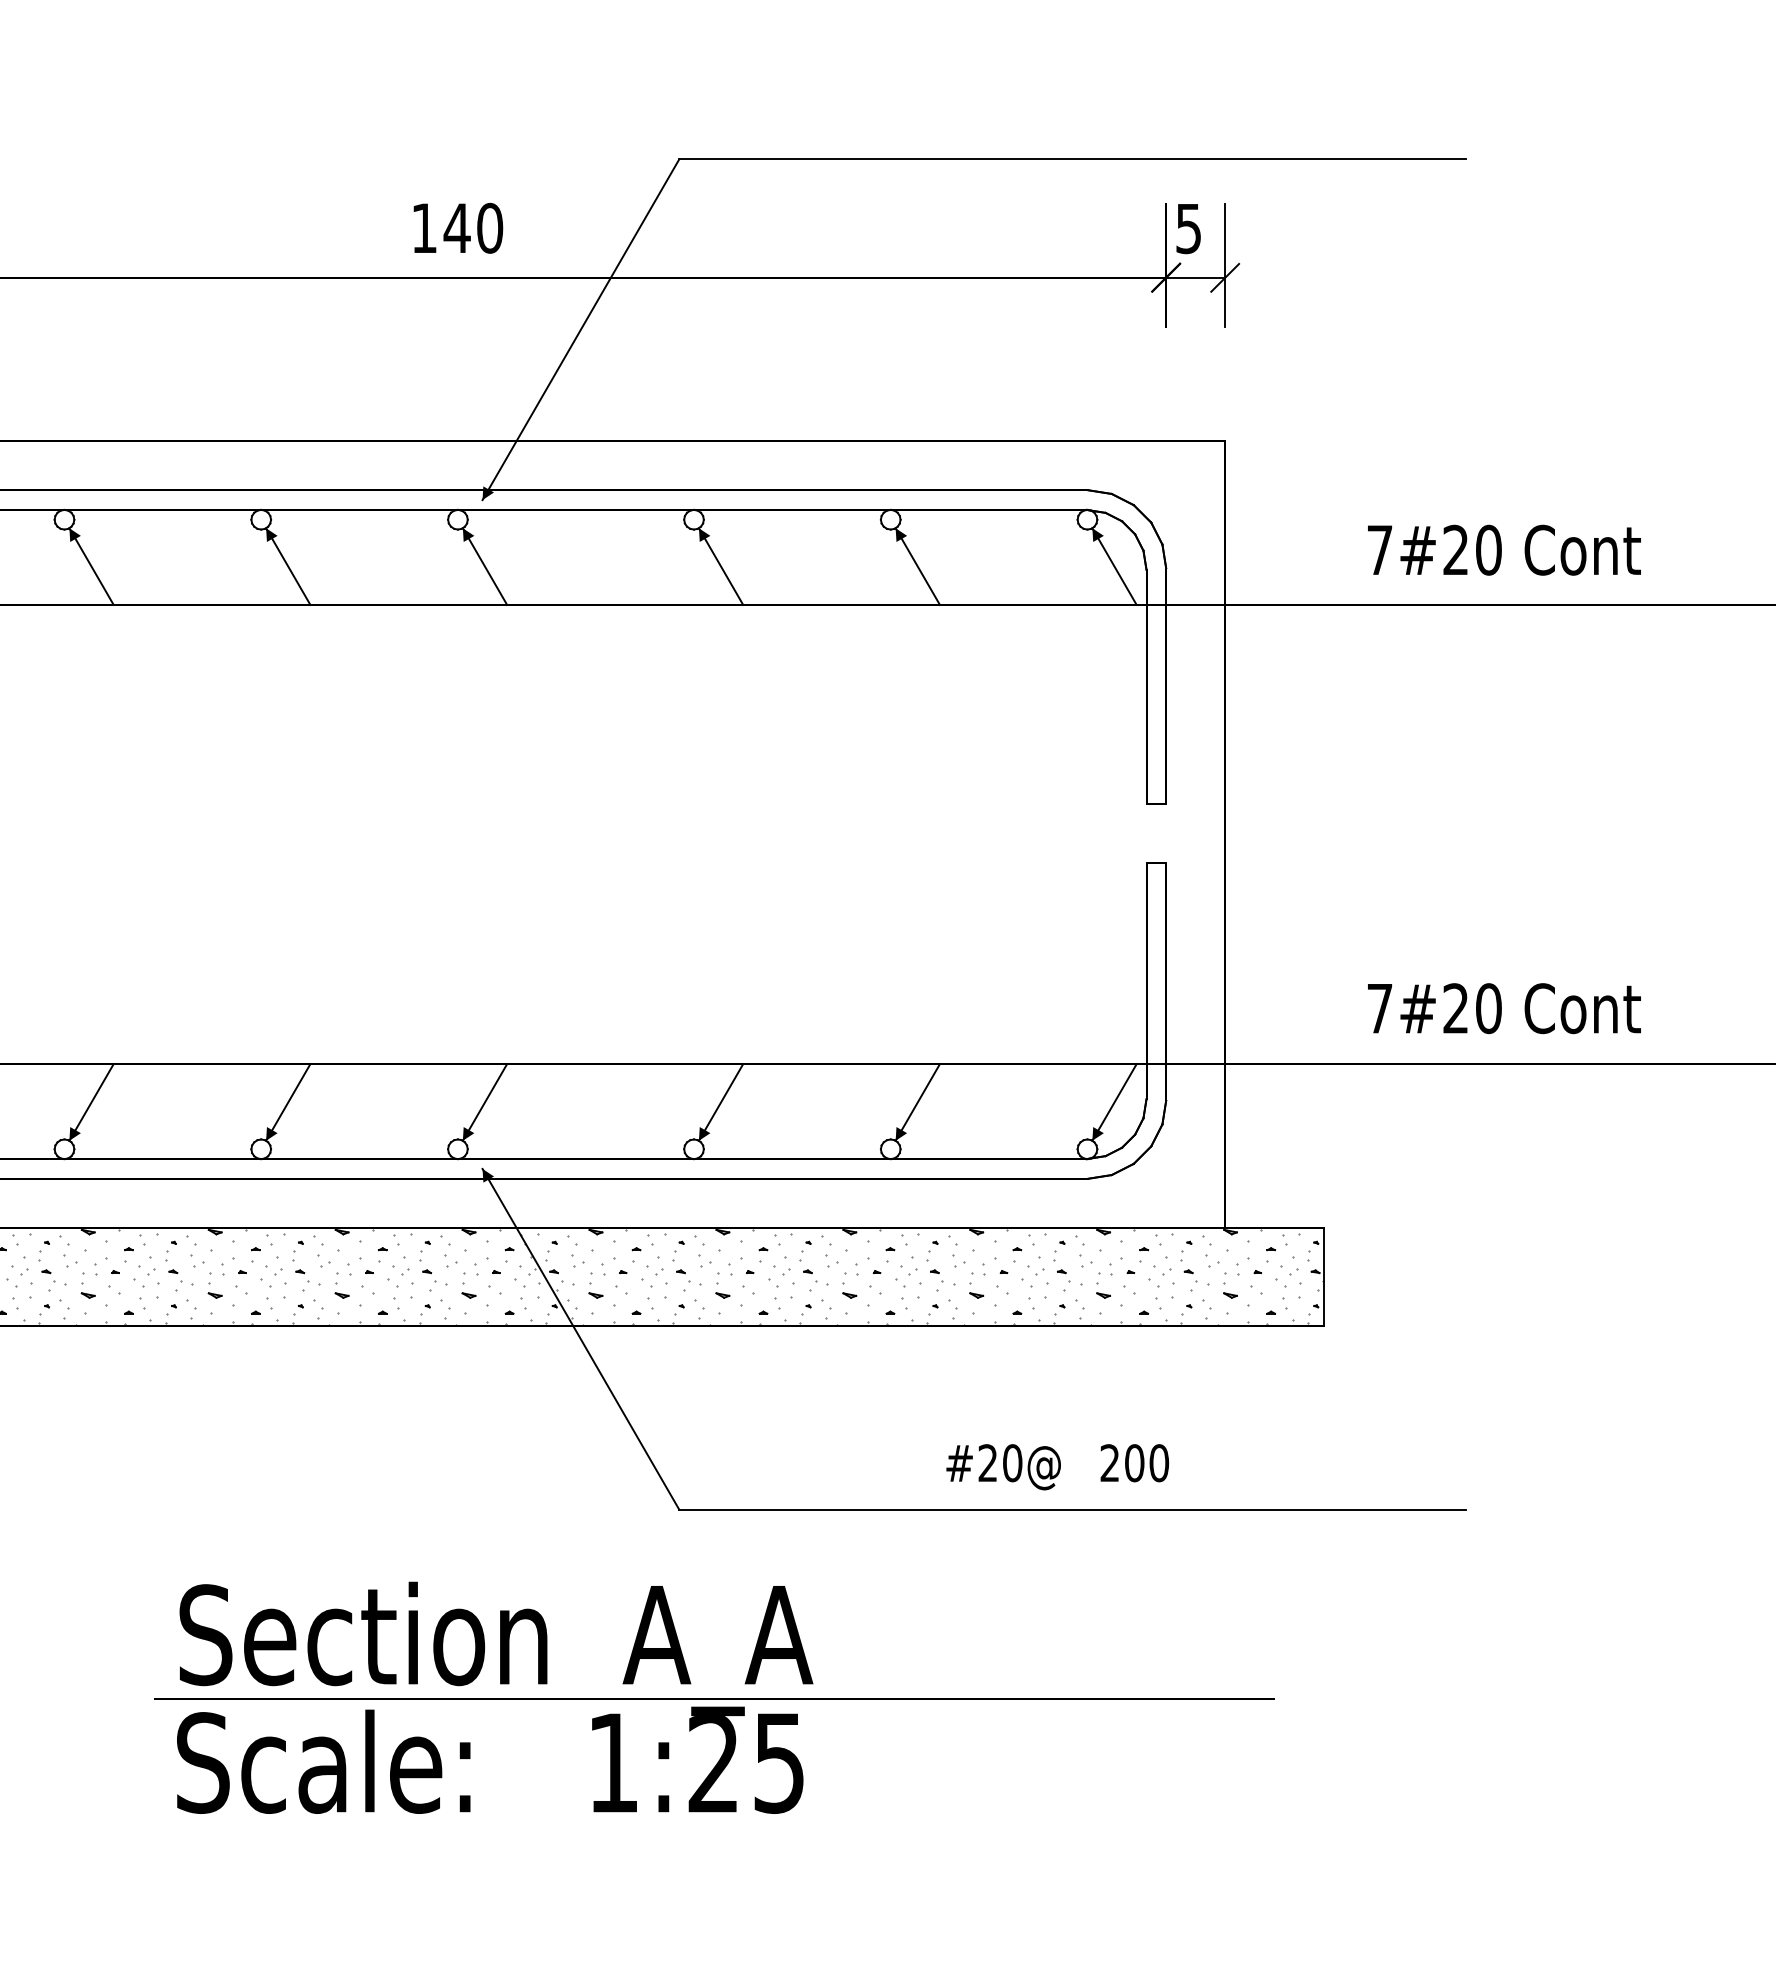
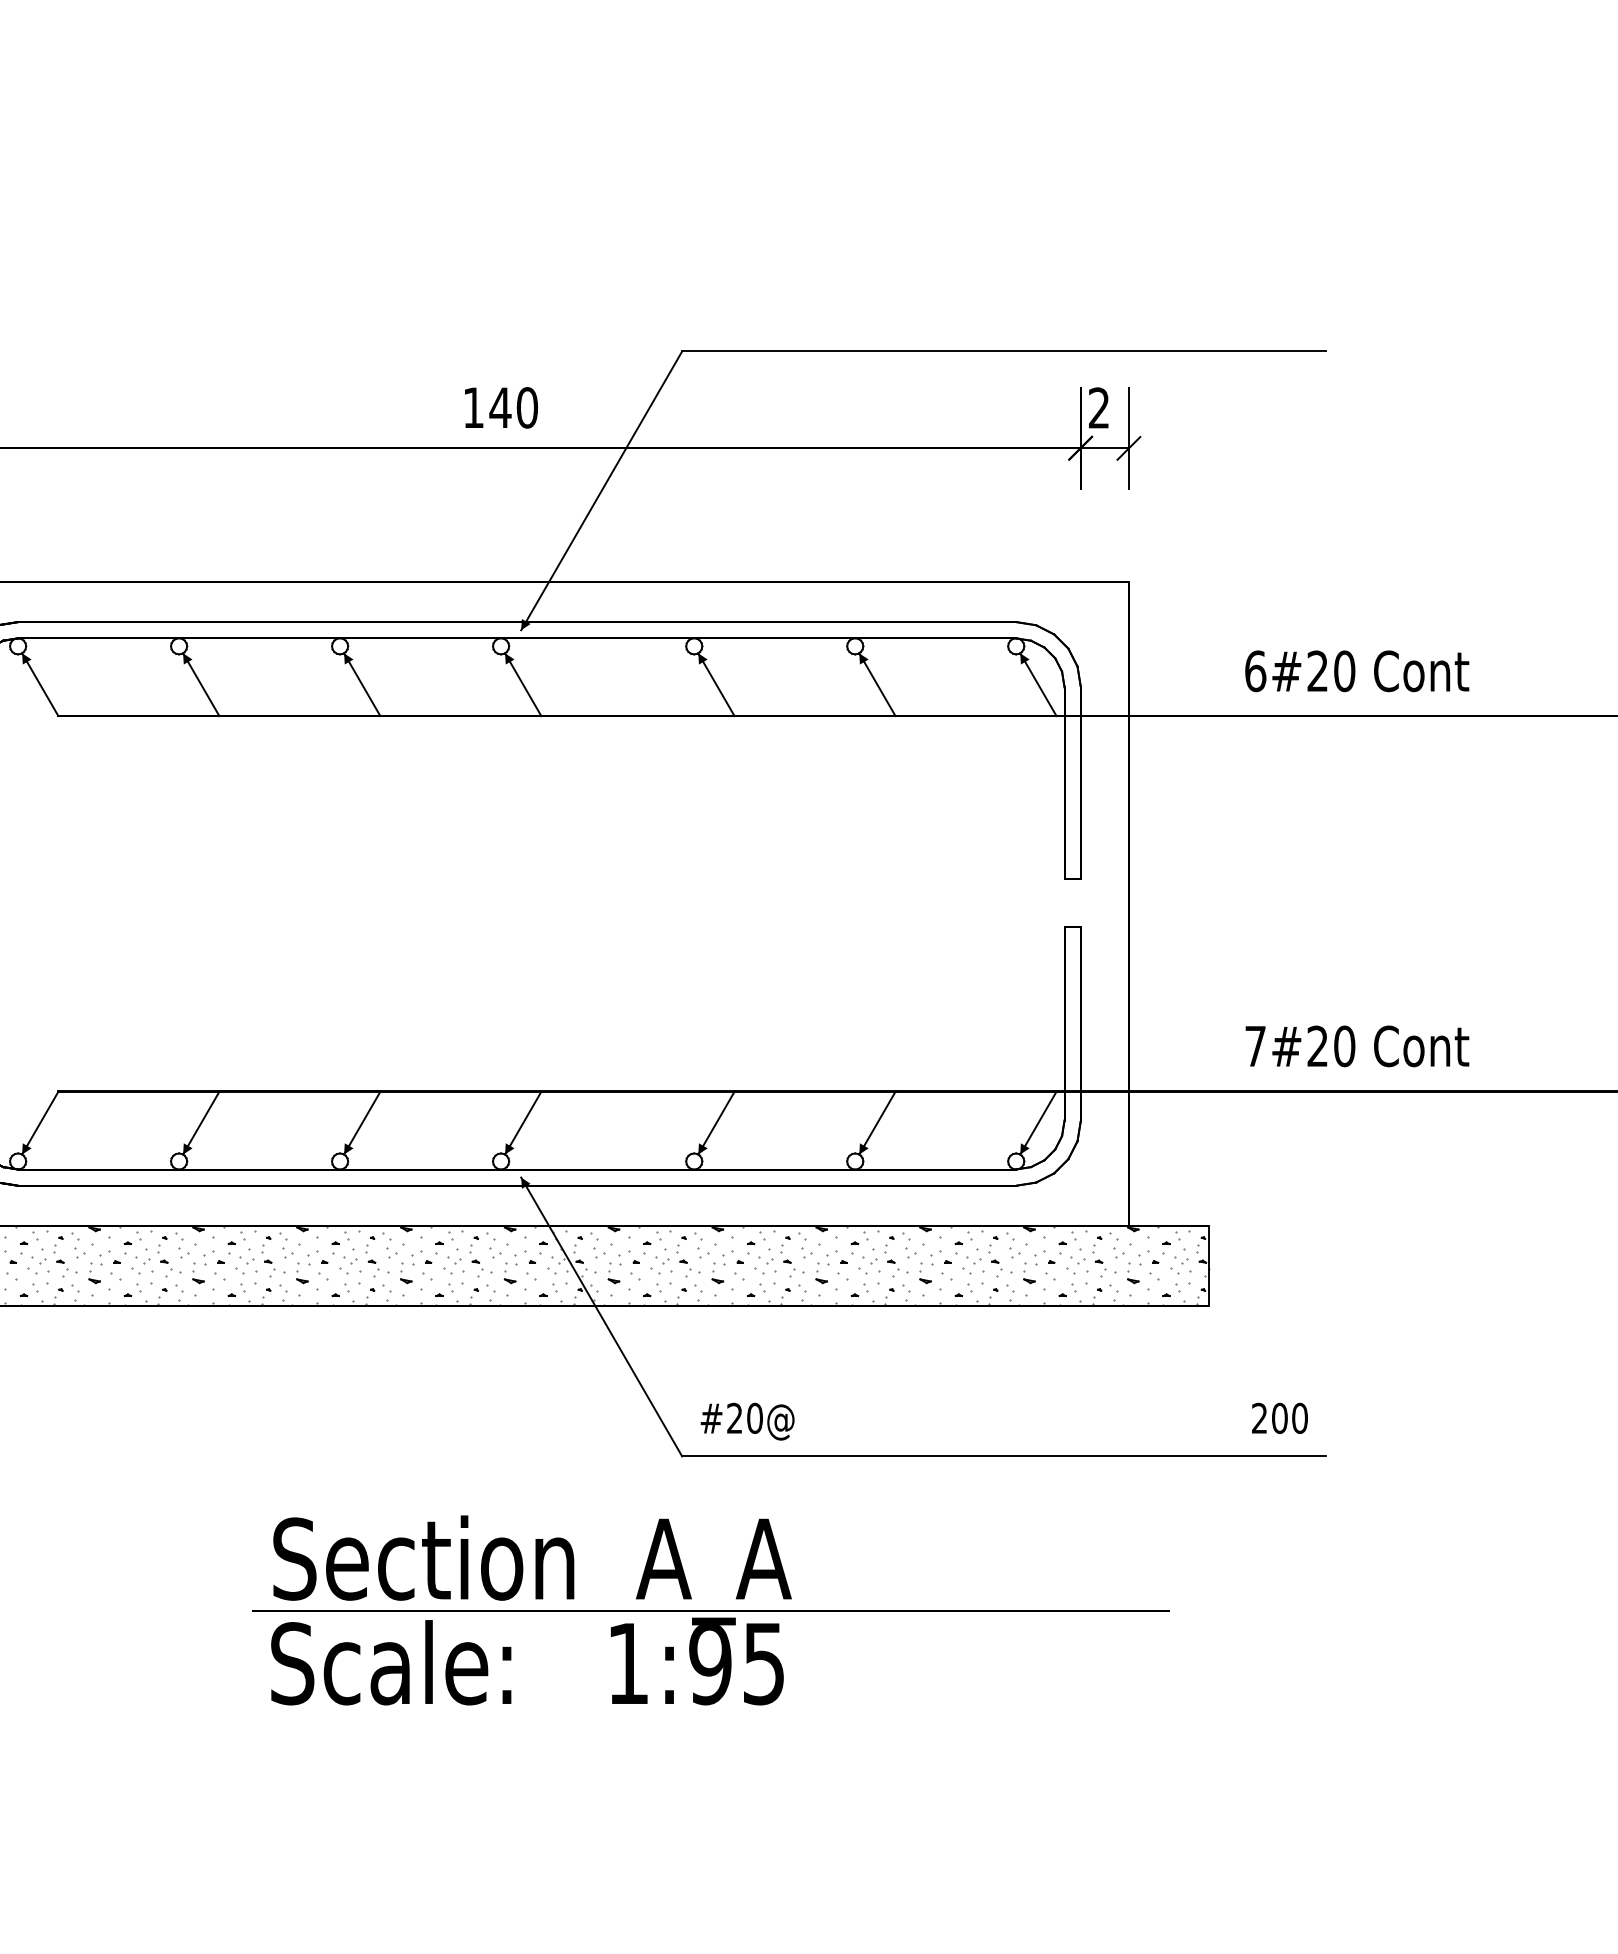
text: (1188, 227) -> (1098, 407), 5 -> 2
text: (1379, 550) -> (1255, 671), 7#20 -> 6#20
text: (1134, 1462) -> (1279, 1417), moved
text: (1003, 1466) -> (747, 1421), moved
text: (713, 1765) -> (710, 1665), 1:25 -> 1:95

